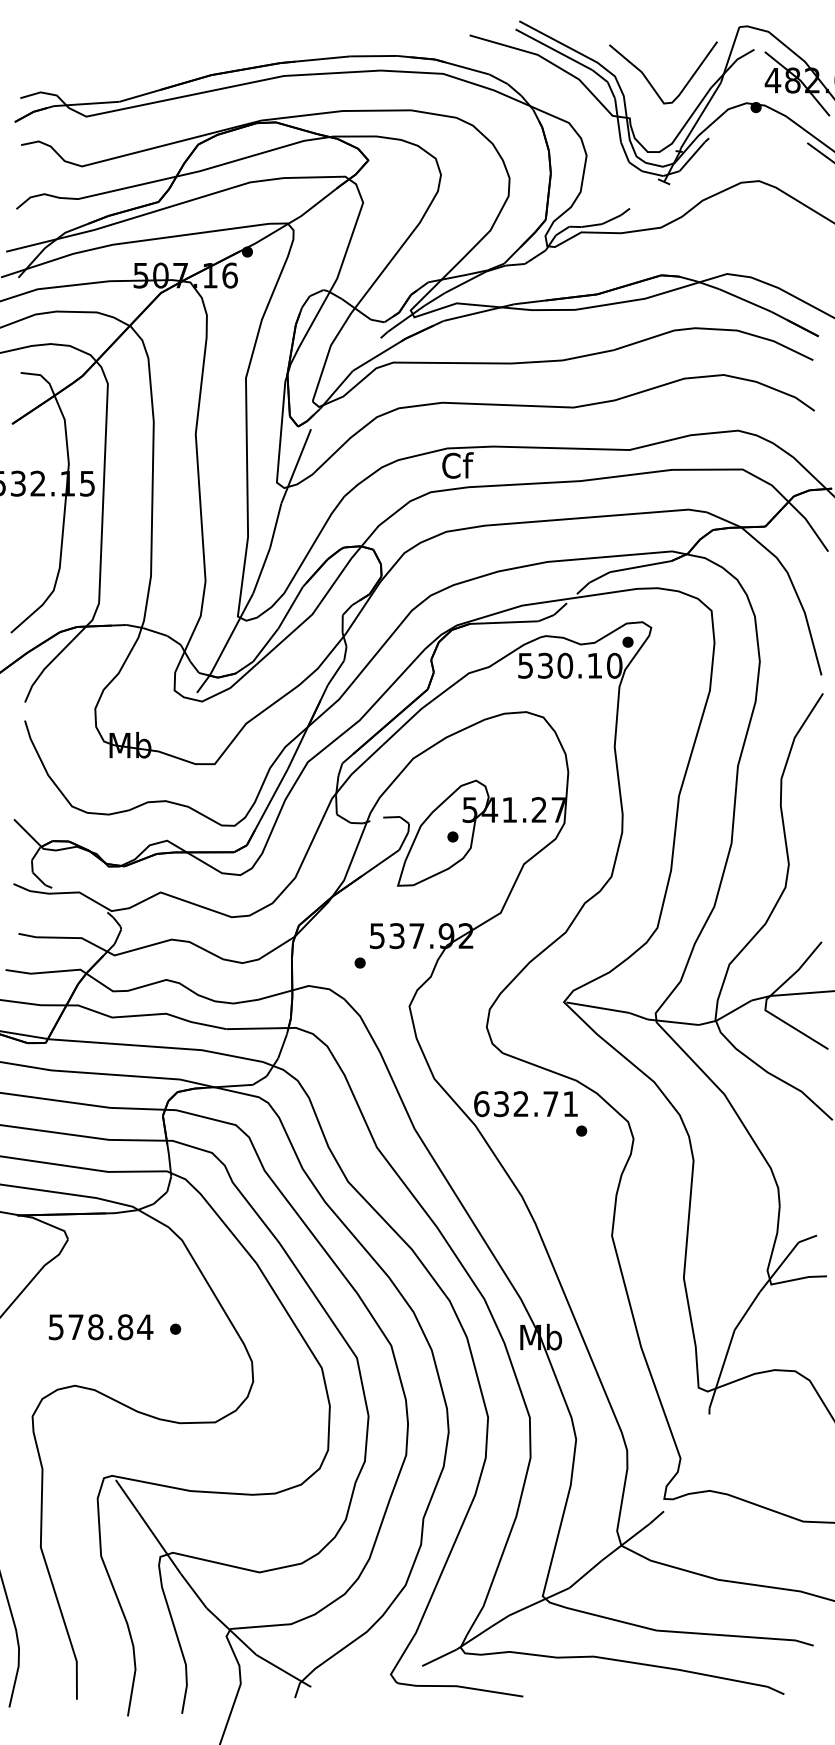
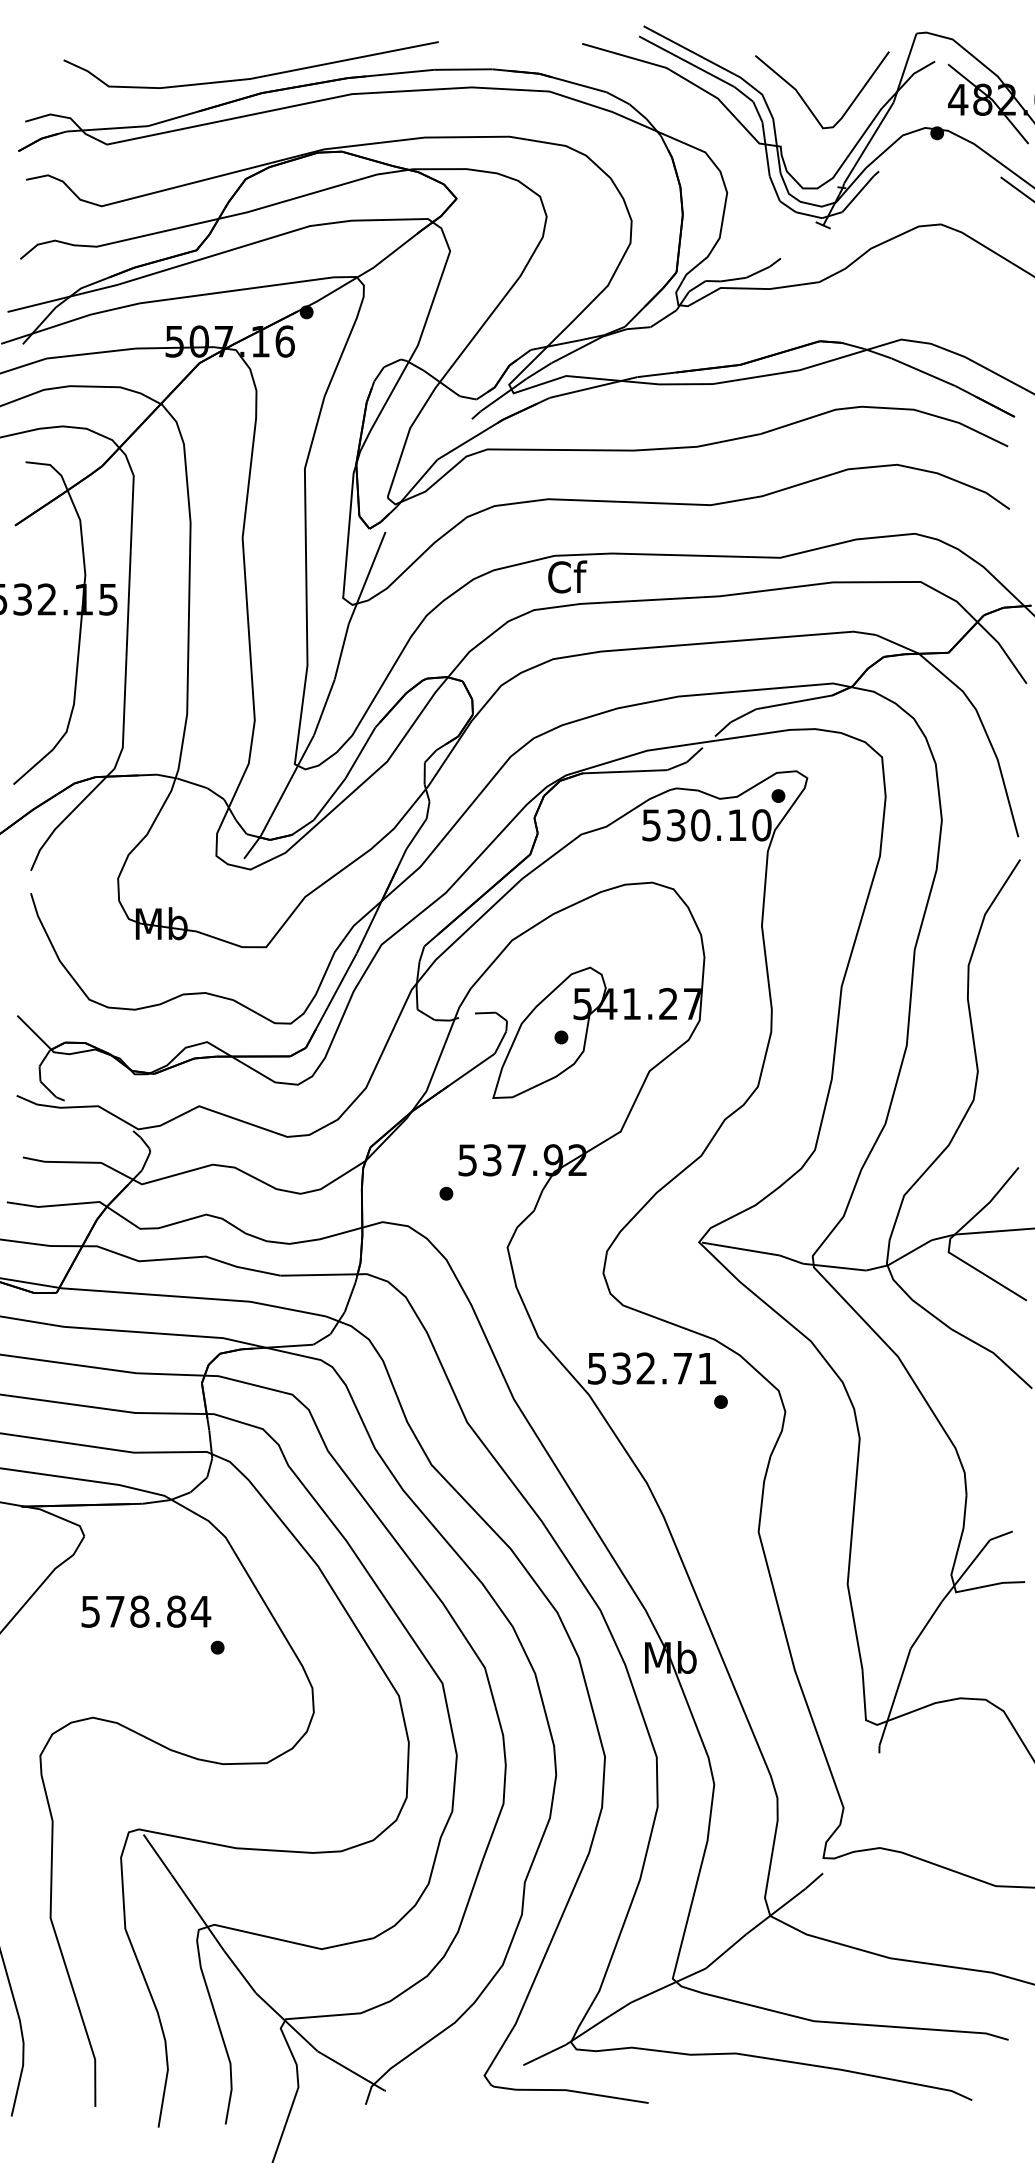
curve: (206, 61) -> (255, 76), added
text: (481, 1104) -> (596, 1369), 632.71 -> 532.71
text: (100, 1327) -> (145, 1612), moved

